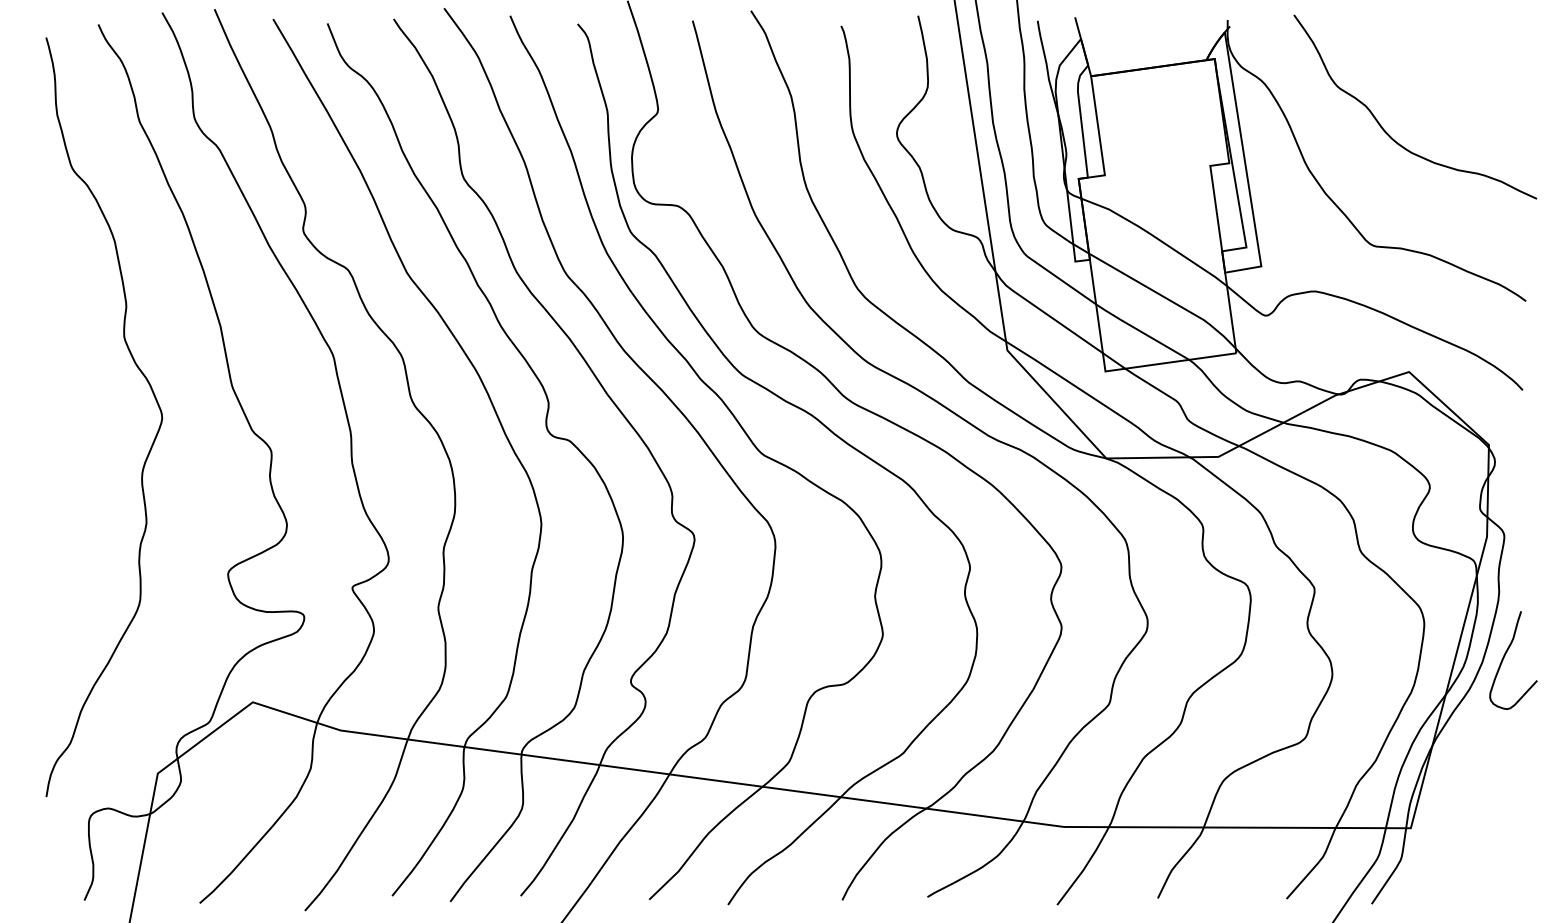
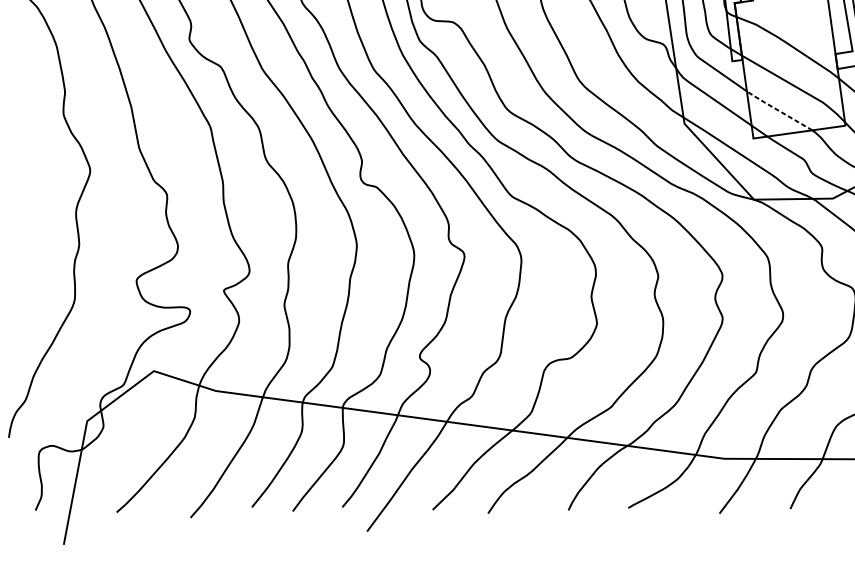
line: (1141, 331) -> (778, 110), solid -> dashed

